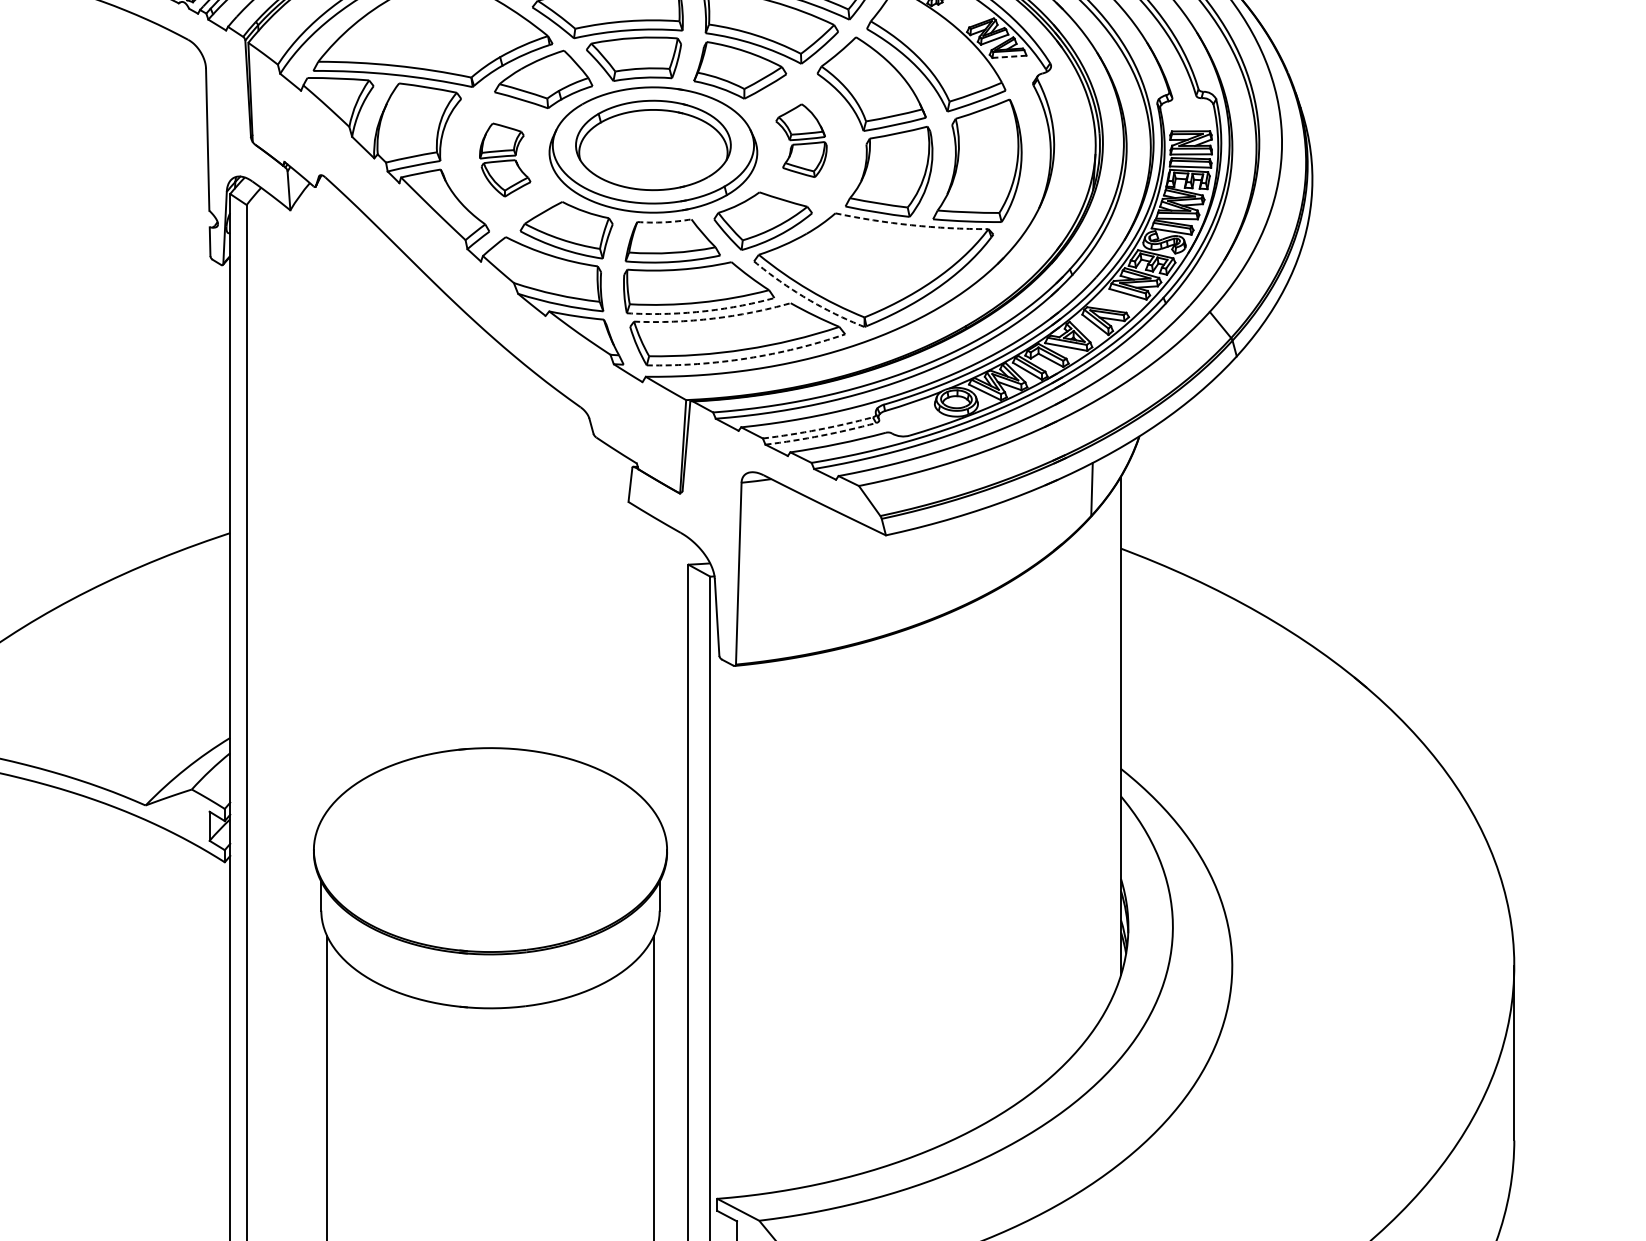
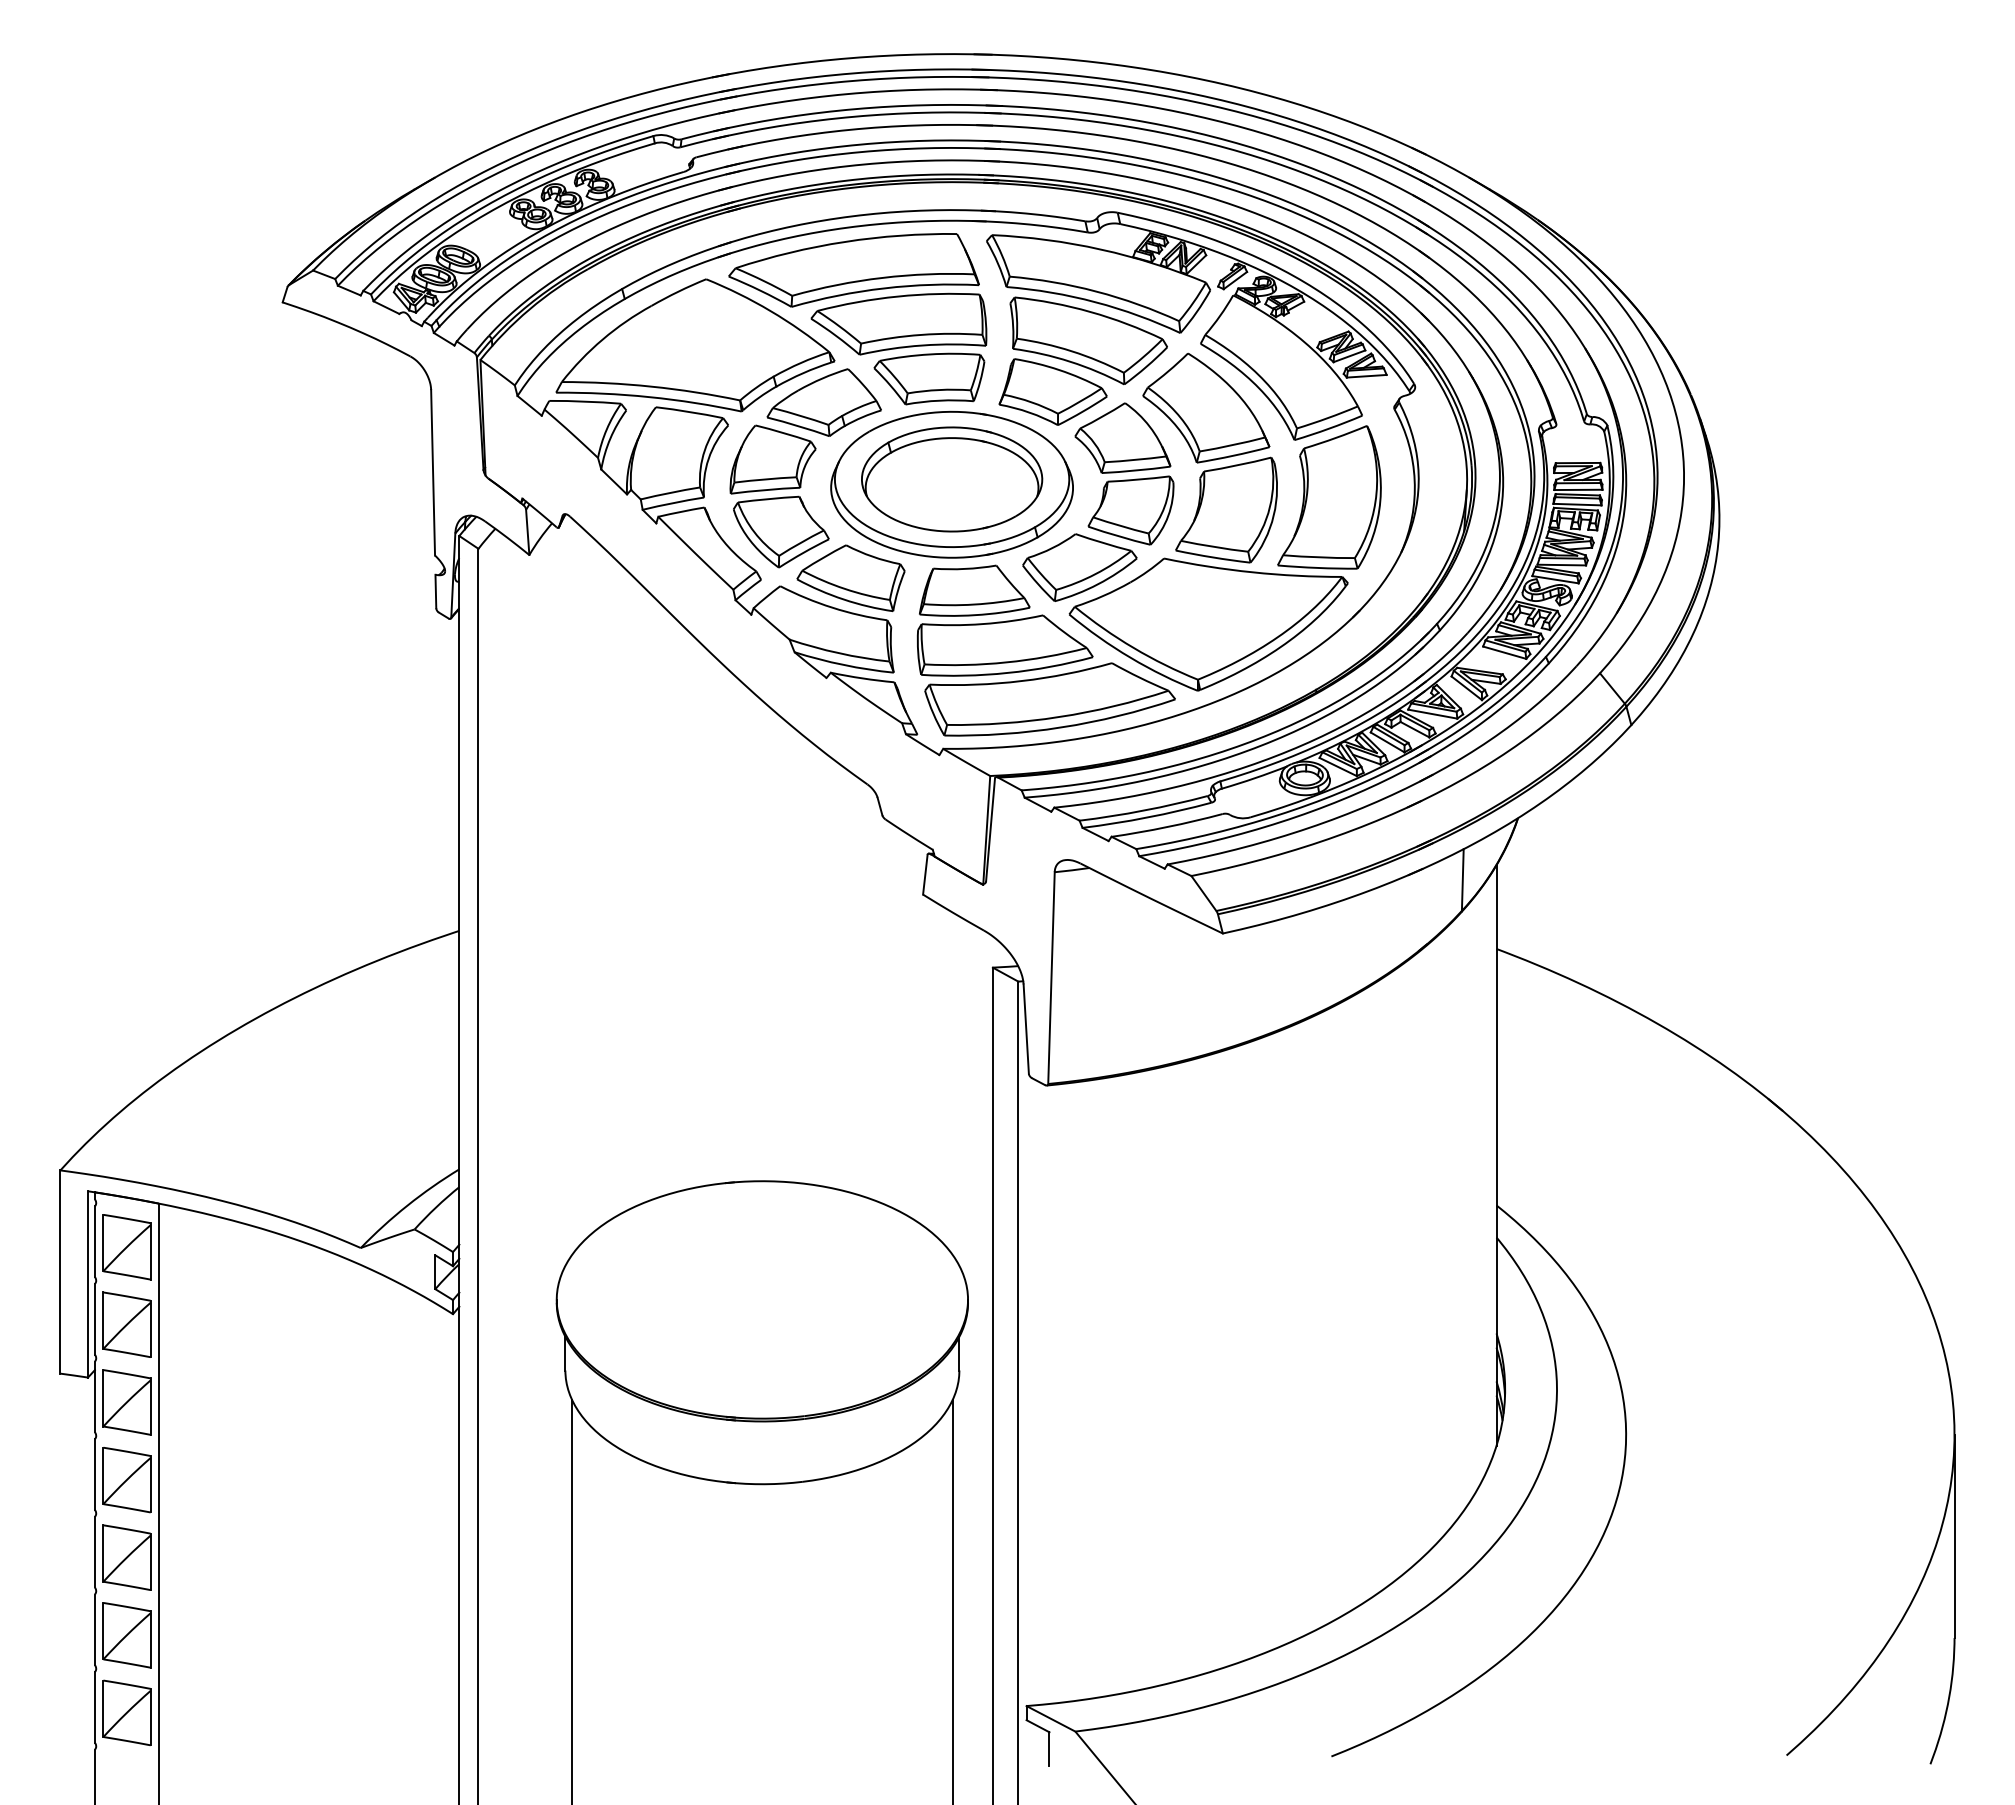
line: (1009, 57) -> (1366, 376), dashed -> solid
part: (801, 140) -> (1124, 473), size x1.67
part: (505, 160) -> (779, 496), size x1.67
arc: (664, 221) -> (965, 568), dashed -> solid
arc: (911, 225) -> (1252, 572), dashed -> solid
arc: (806, 298) -> (1130, 657), dashed -> solid
arc: (701, 311) -> (1007, 672), dashed -> solid
arc: (713, 318) -> (1021, 681), dashed -> solid
arc: (747, 358) -> (1061, 727), dashed -> solid
arc: (818, 429) -> (1144, 810), dashed -> solid
arc: (821, 435) -> (1147, 817), dashed -> solid

